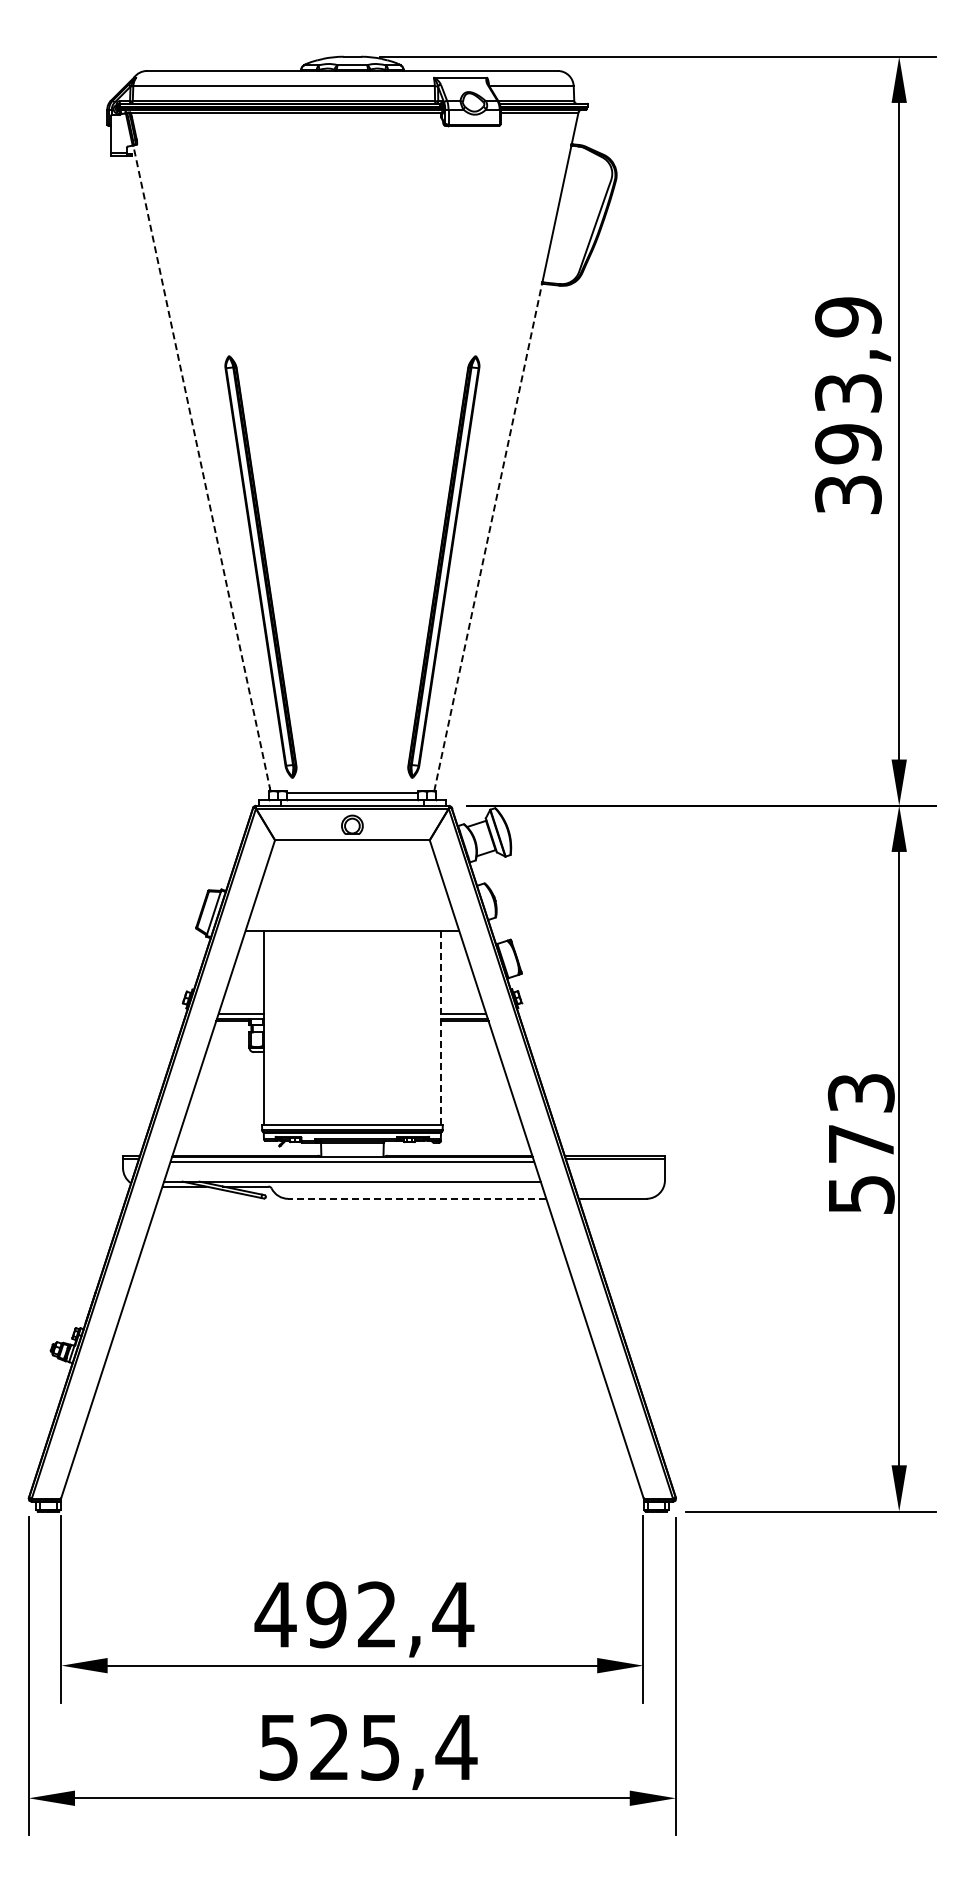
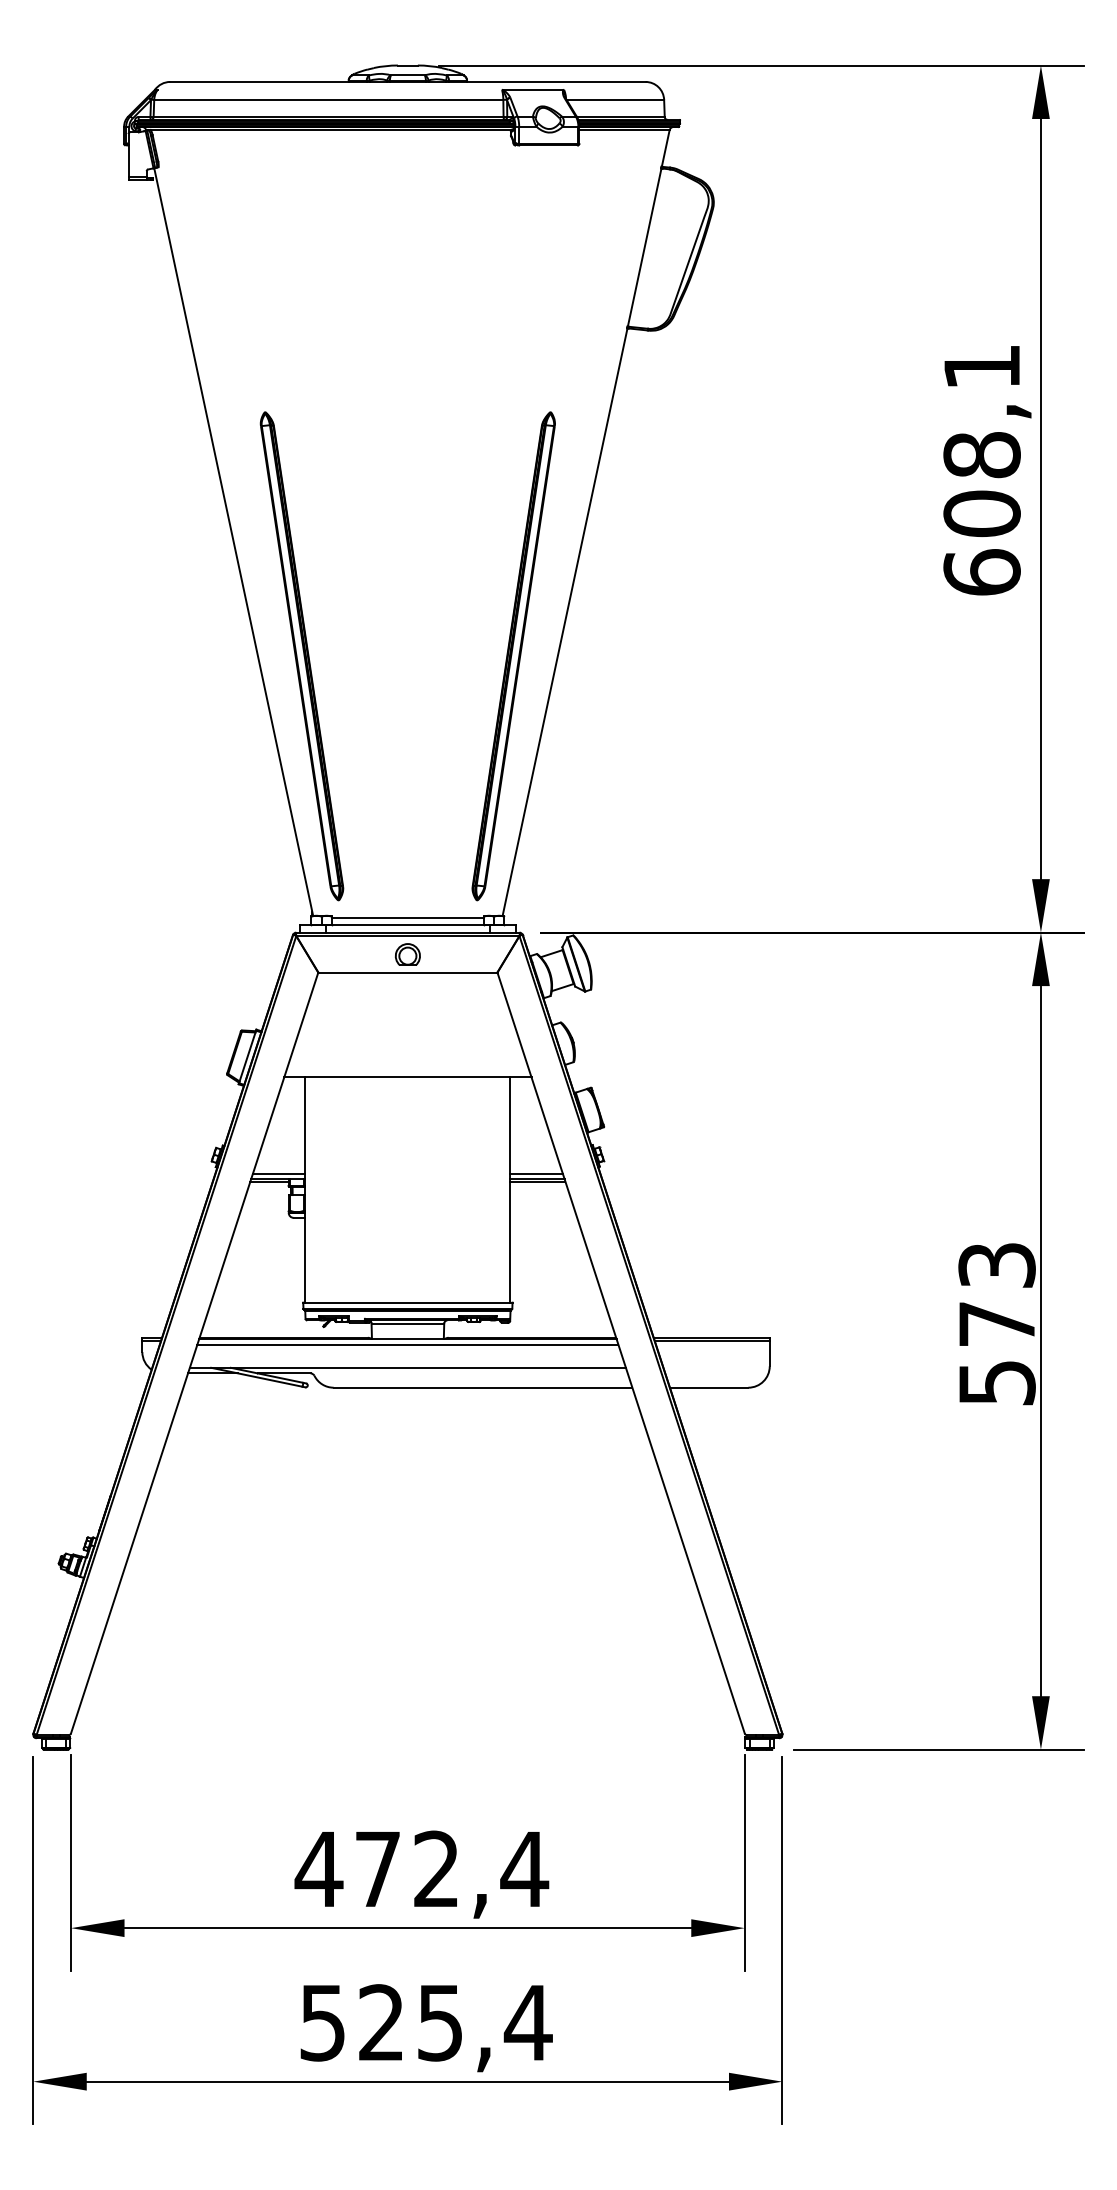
text: (848, 405) -> (982, 469), 393,9 -> 608,1
line: (201, 467) -> (233, 541), dashed -> solid
line: (488, 537) -> (565, 622), dashed -> solid
line: (440, 1028) -> (509, 1190), dashed -> solid
line: (416, 1198) -> (482, 1387), dashed -> solid
text: (326, 1614) -> (377, 1868), 492,4 -> 472,4

